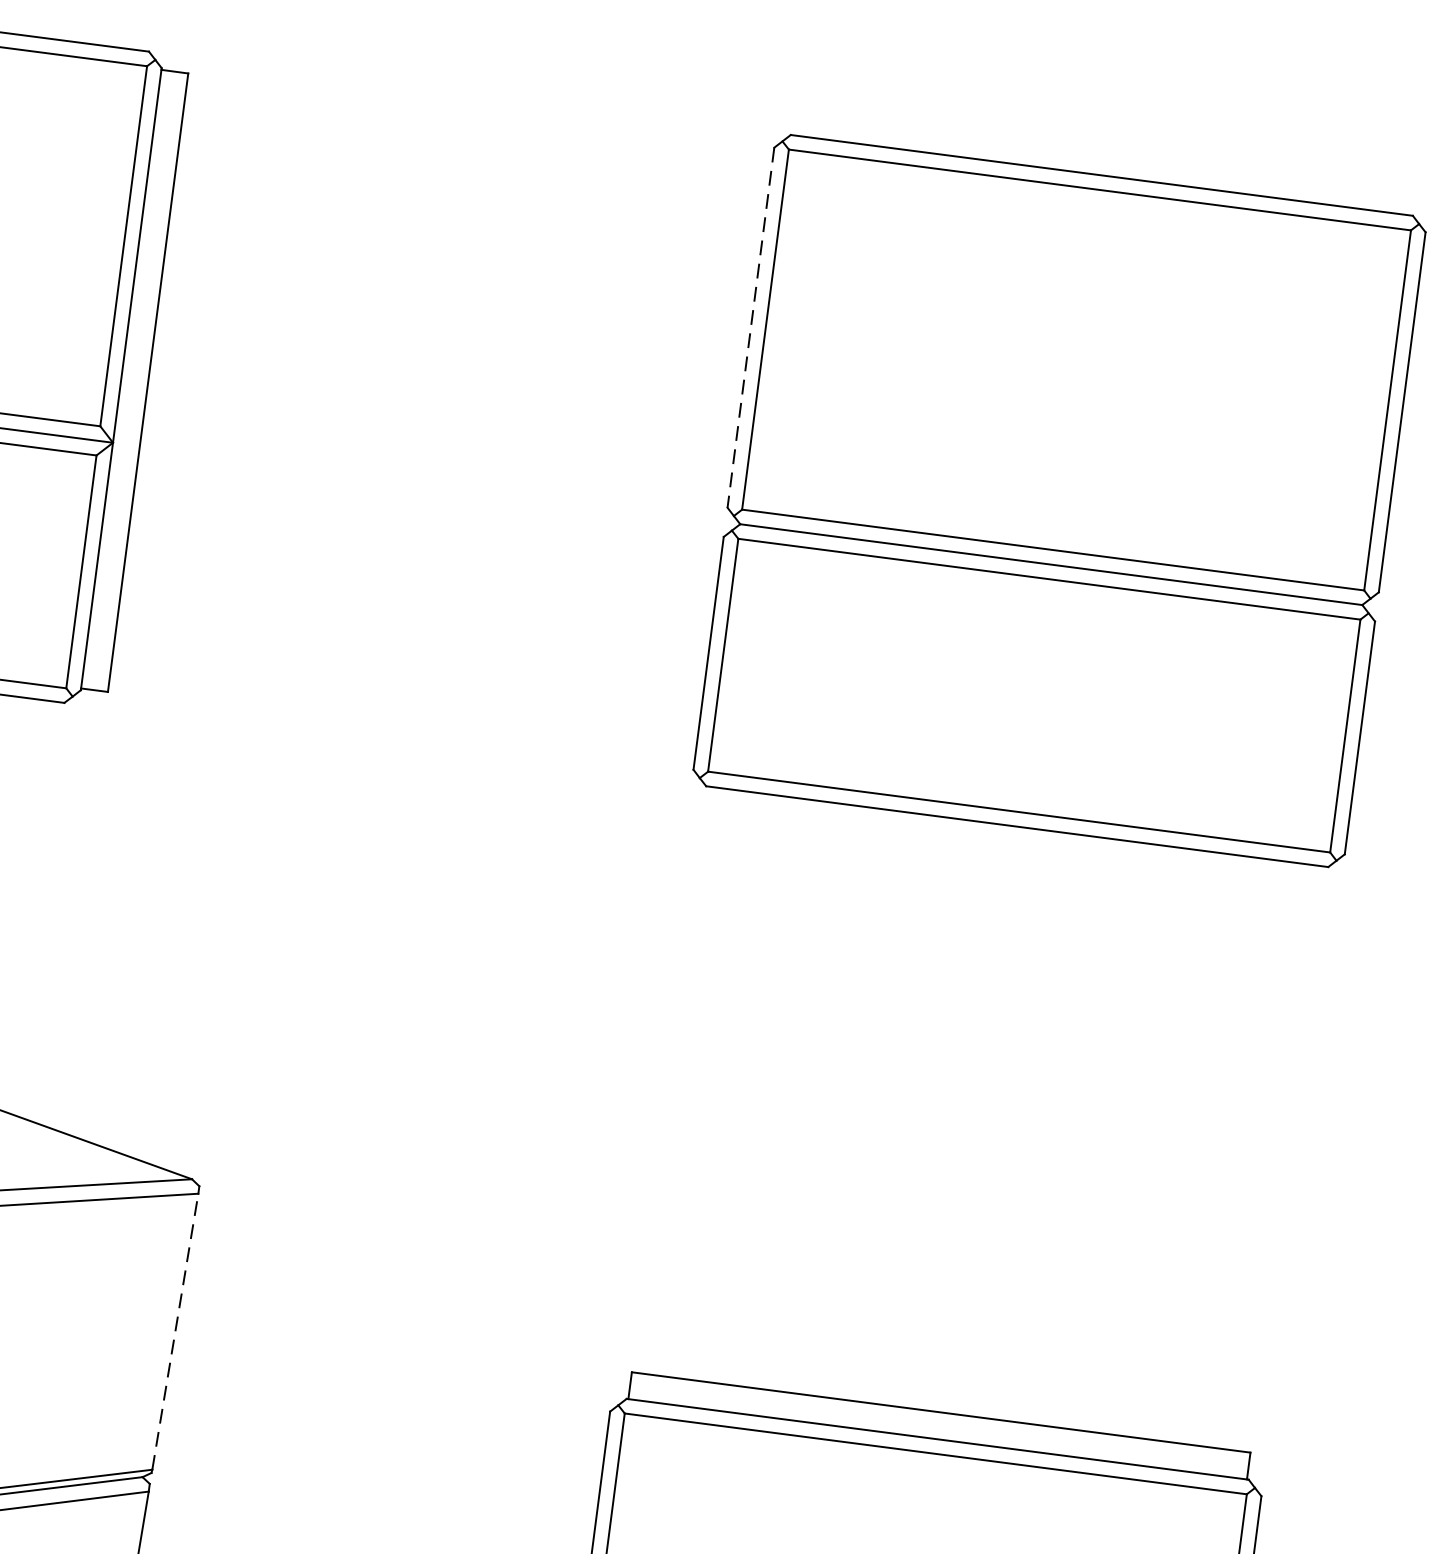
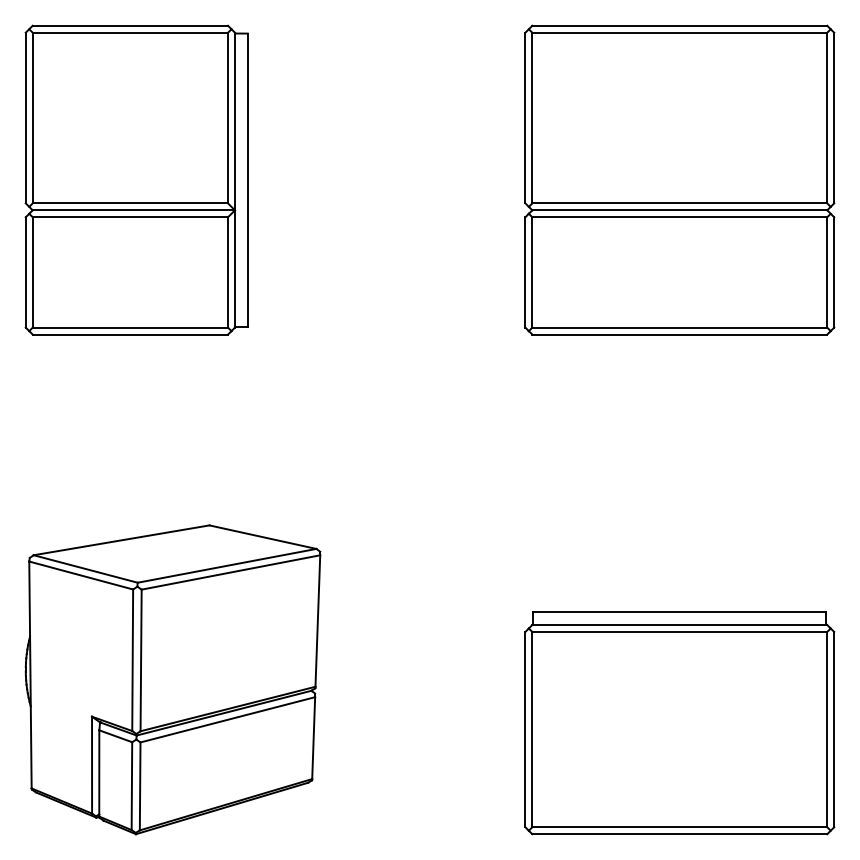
line: (750, 328) -> (525, 118), dashed -> solid
line: (174, 1332) -> (317, 621), dashed -> solid

